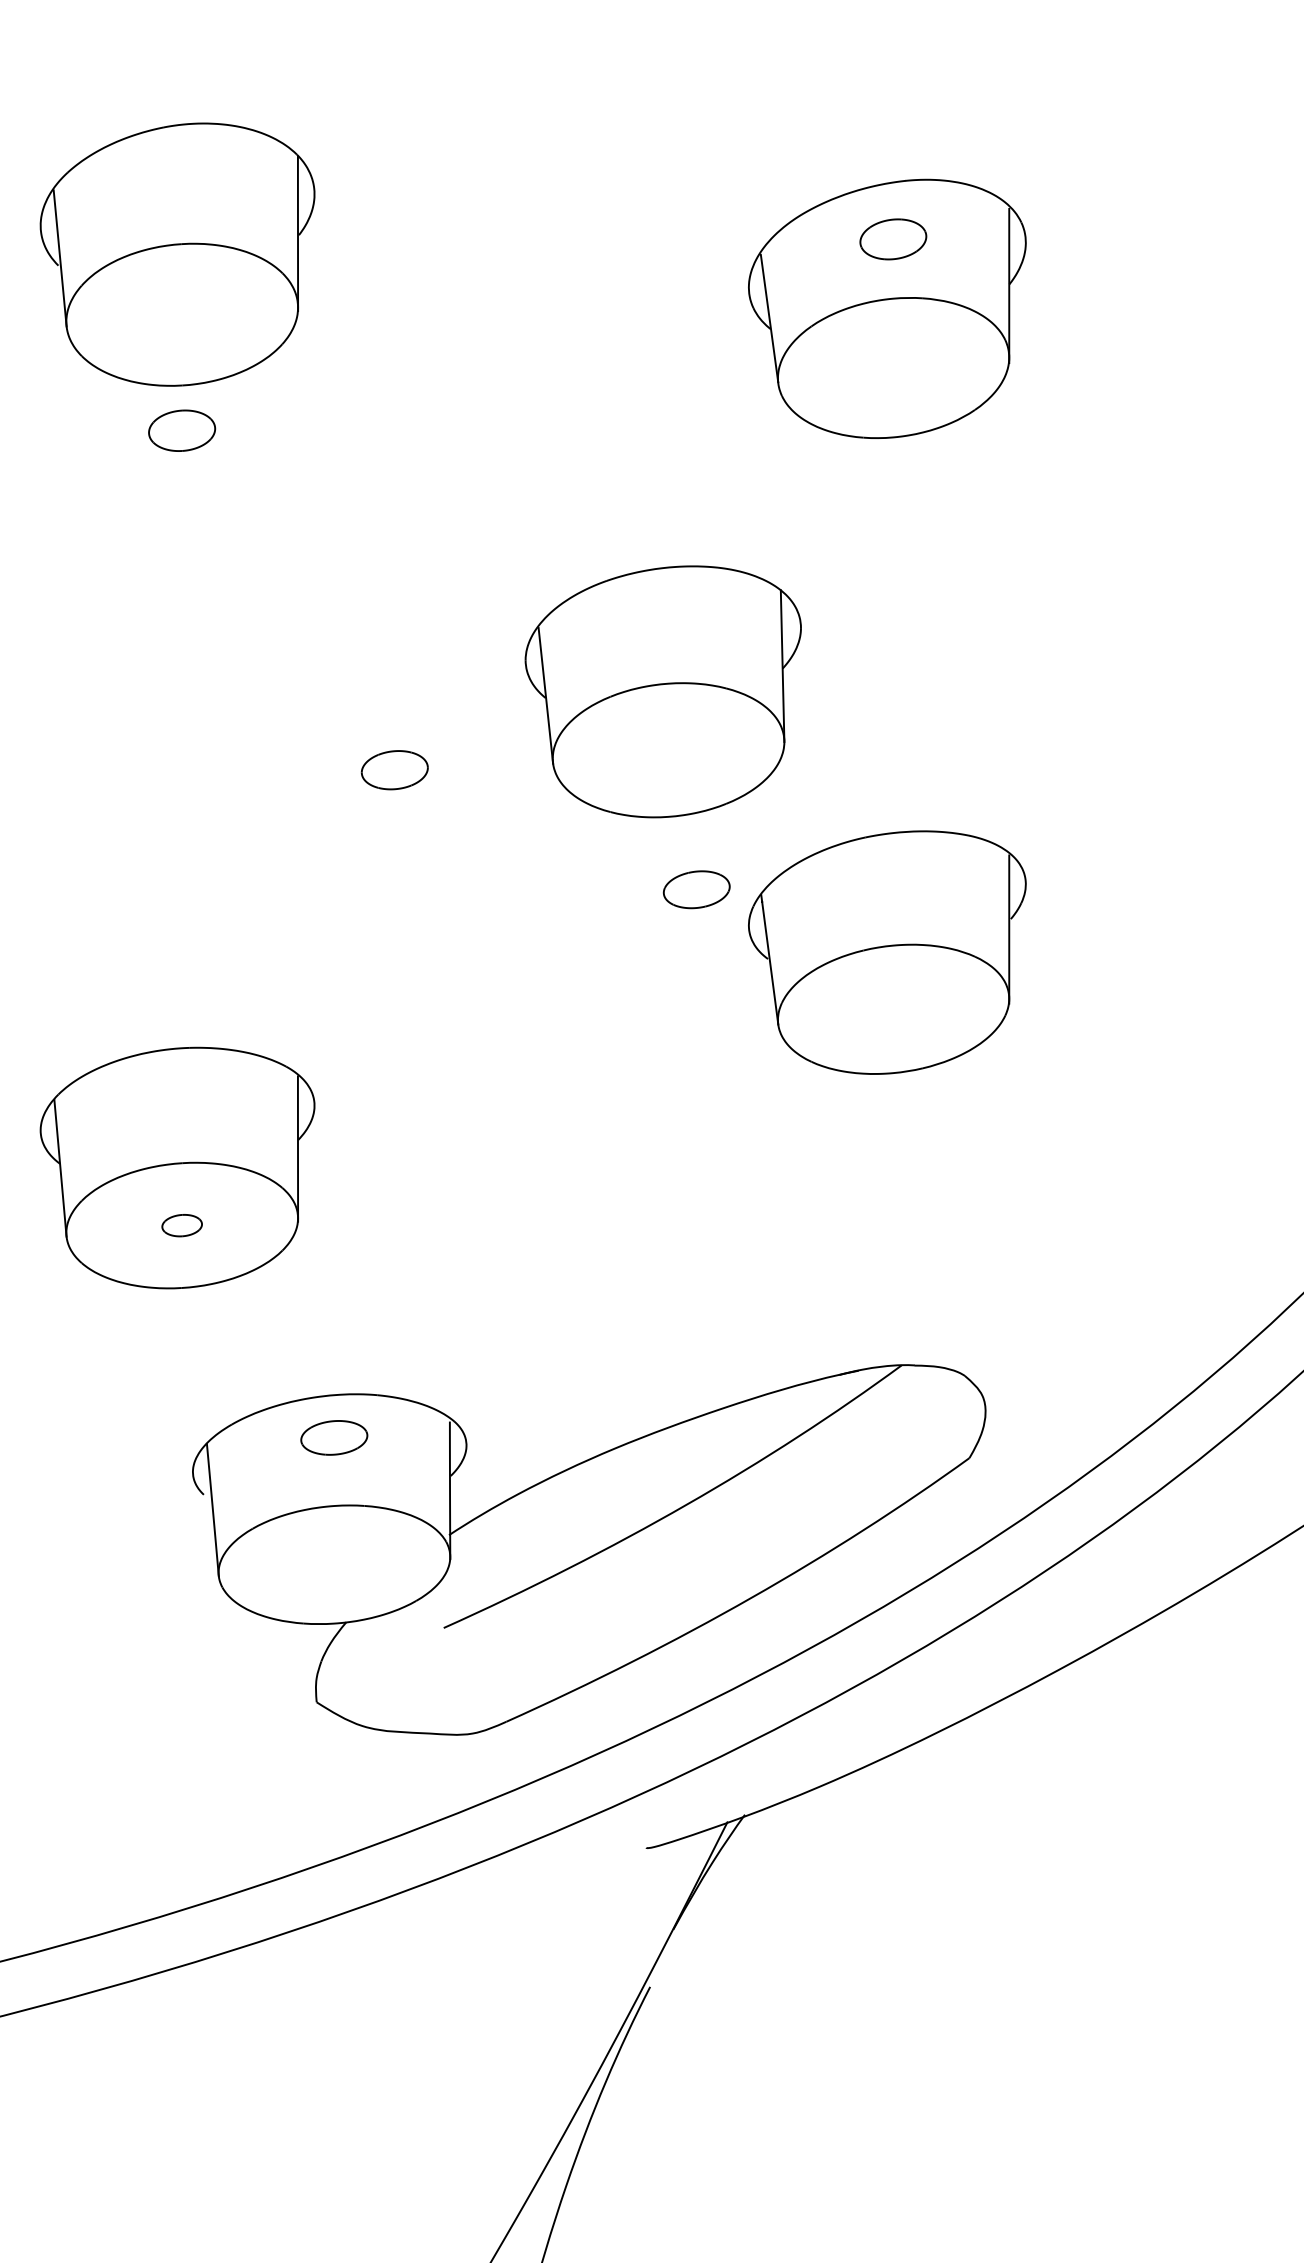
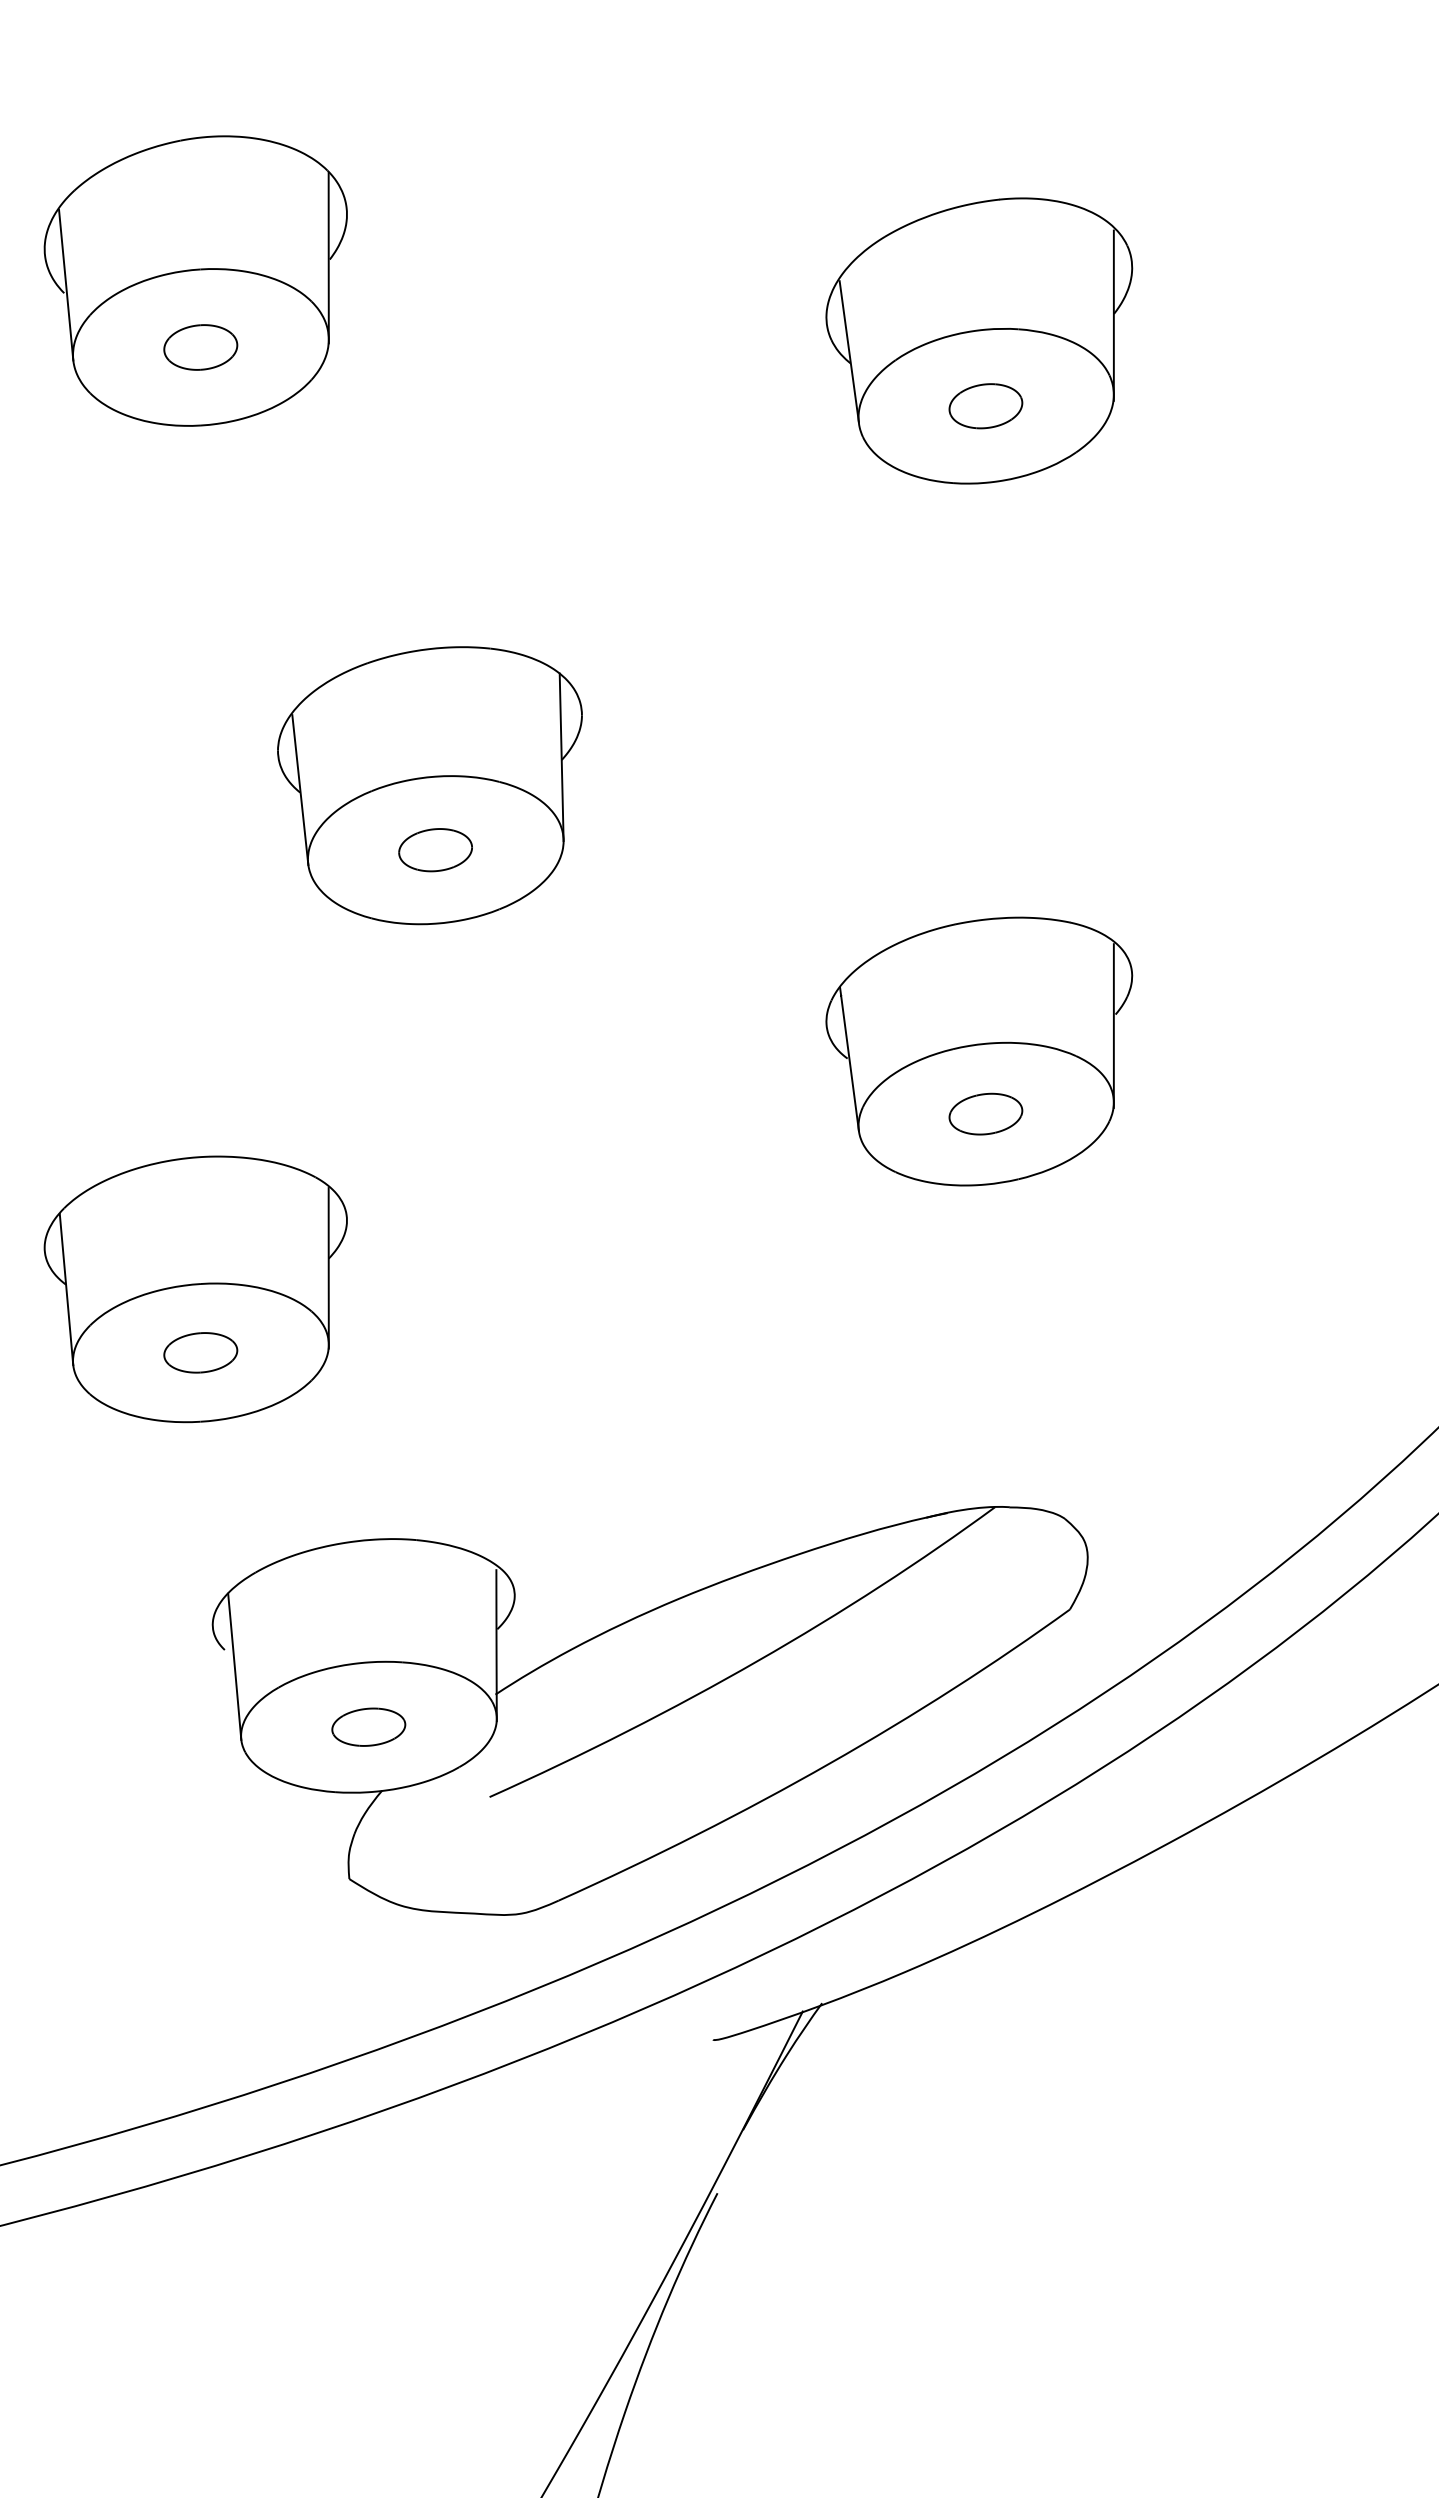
part: (892, 239) -> (985, 406), moved
part: (181, 430) -> (200, 347), moved
part: (662, 691) -> (429, 785), moved
part: (696, 889) -> (985, 1113), moved
part: (181, 1225) -> (200, 1352), size x1.67
part: (334, 1437) -> (368, 1726), moved

